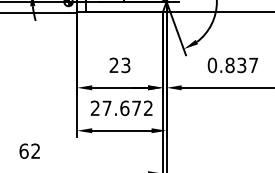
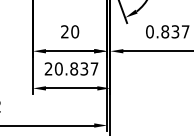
text: (125, 65) -> (74, 31), 23 -> 20
text: (127, 108) -> (76, 69), 27.672 -> 20.837

